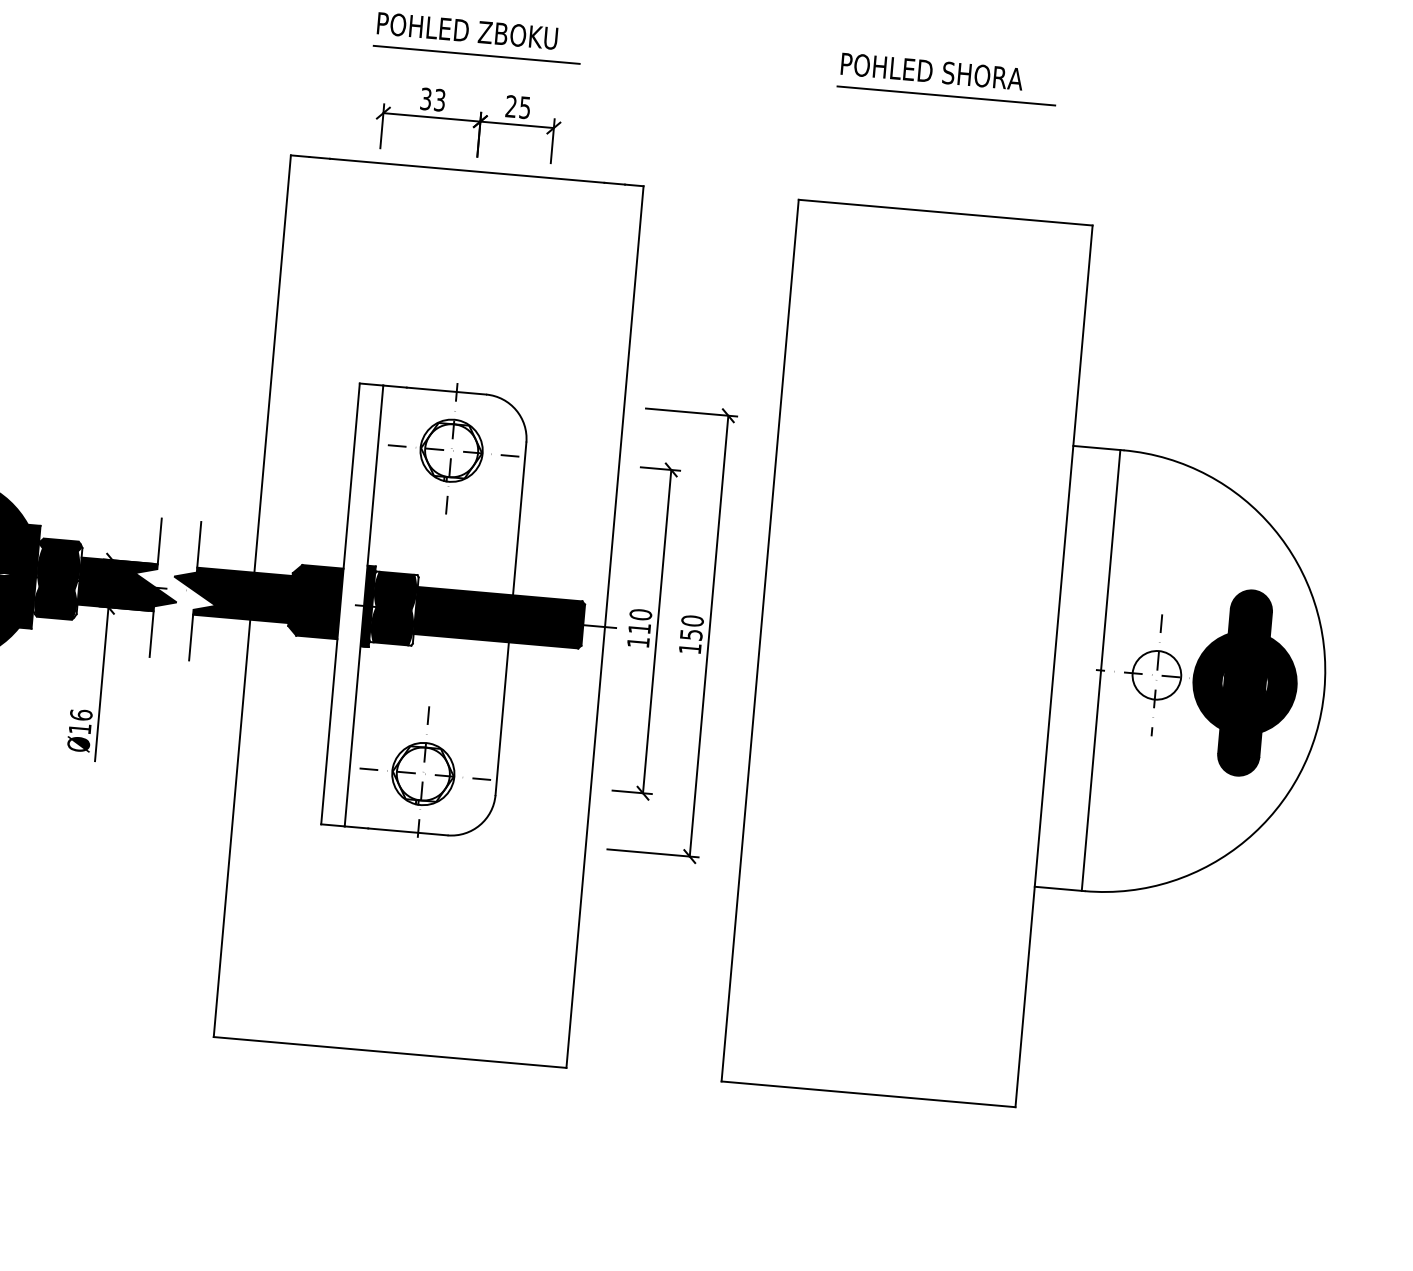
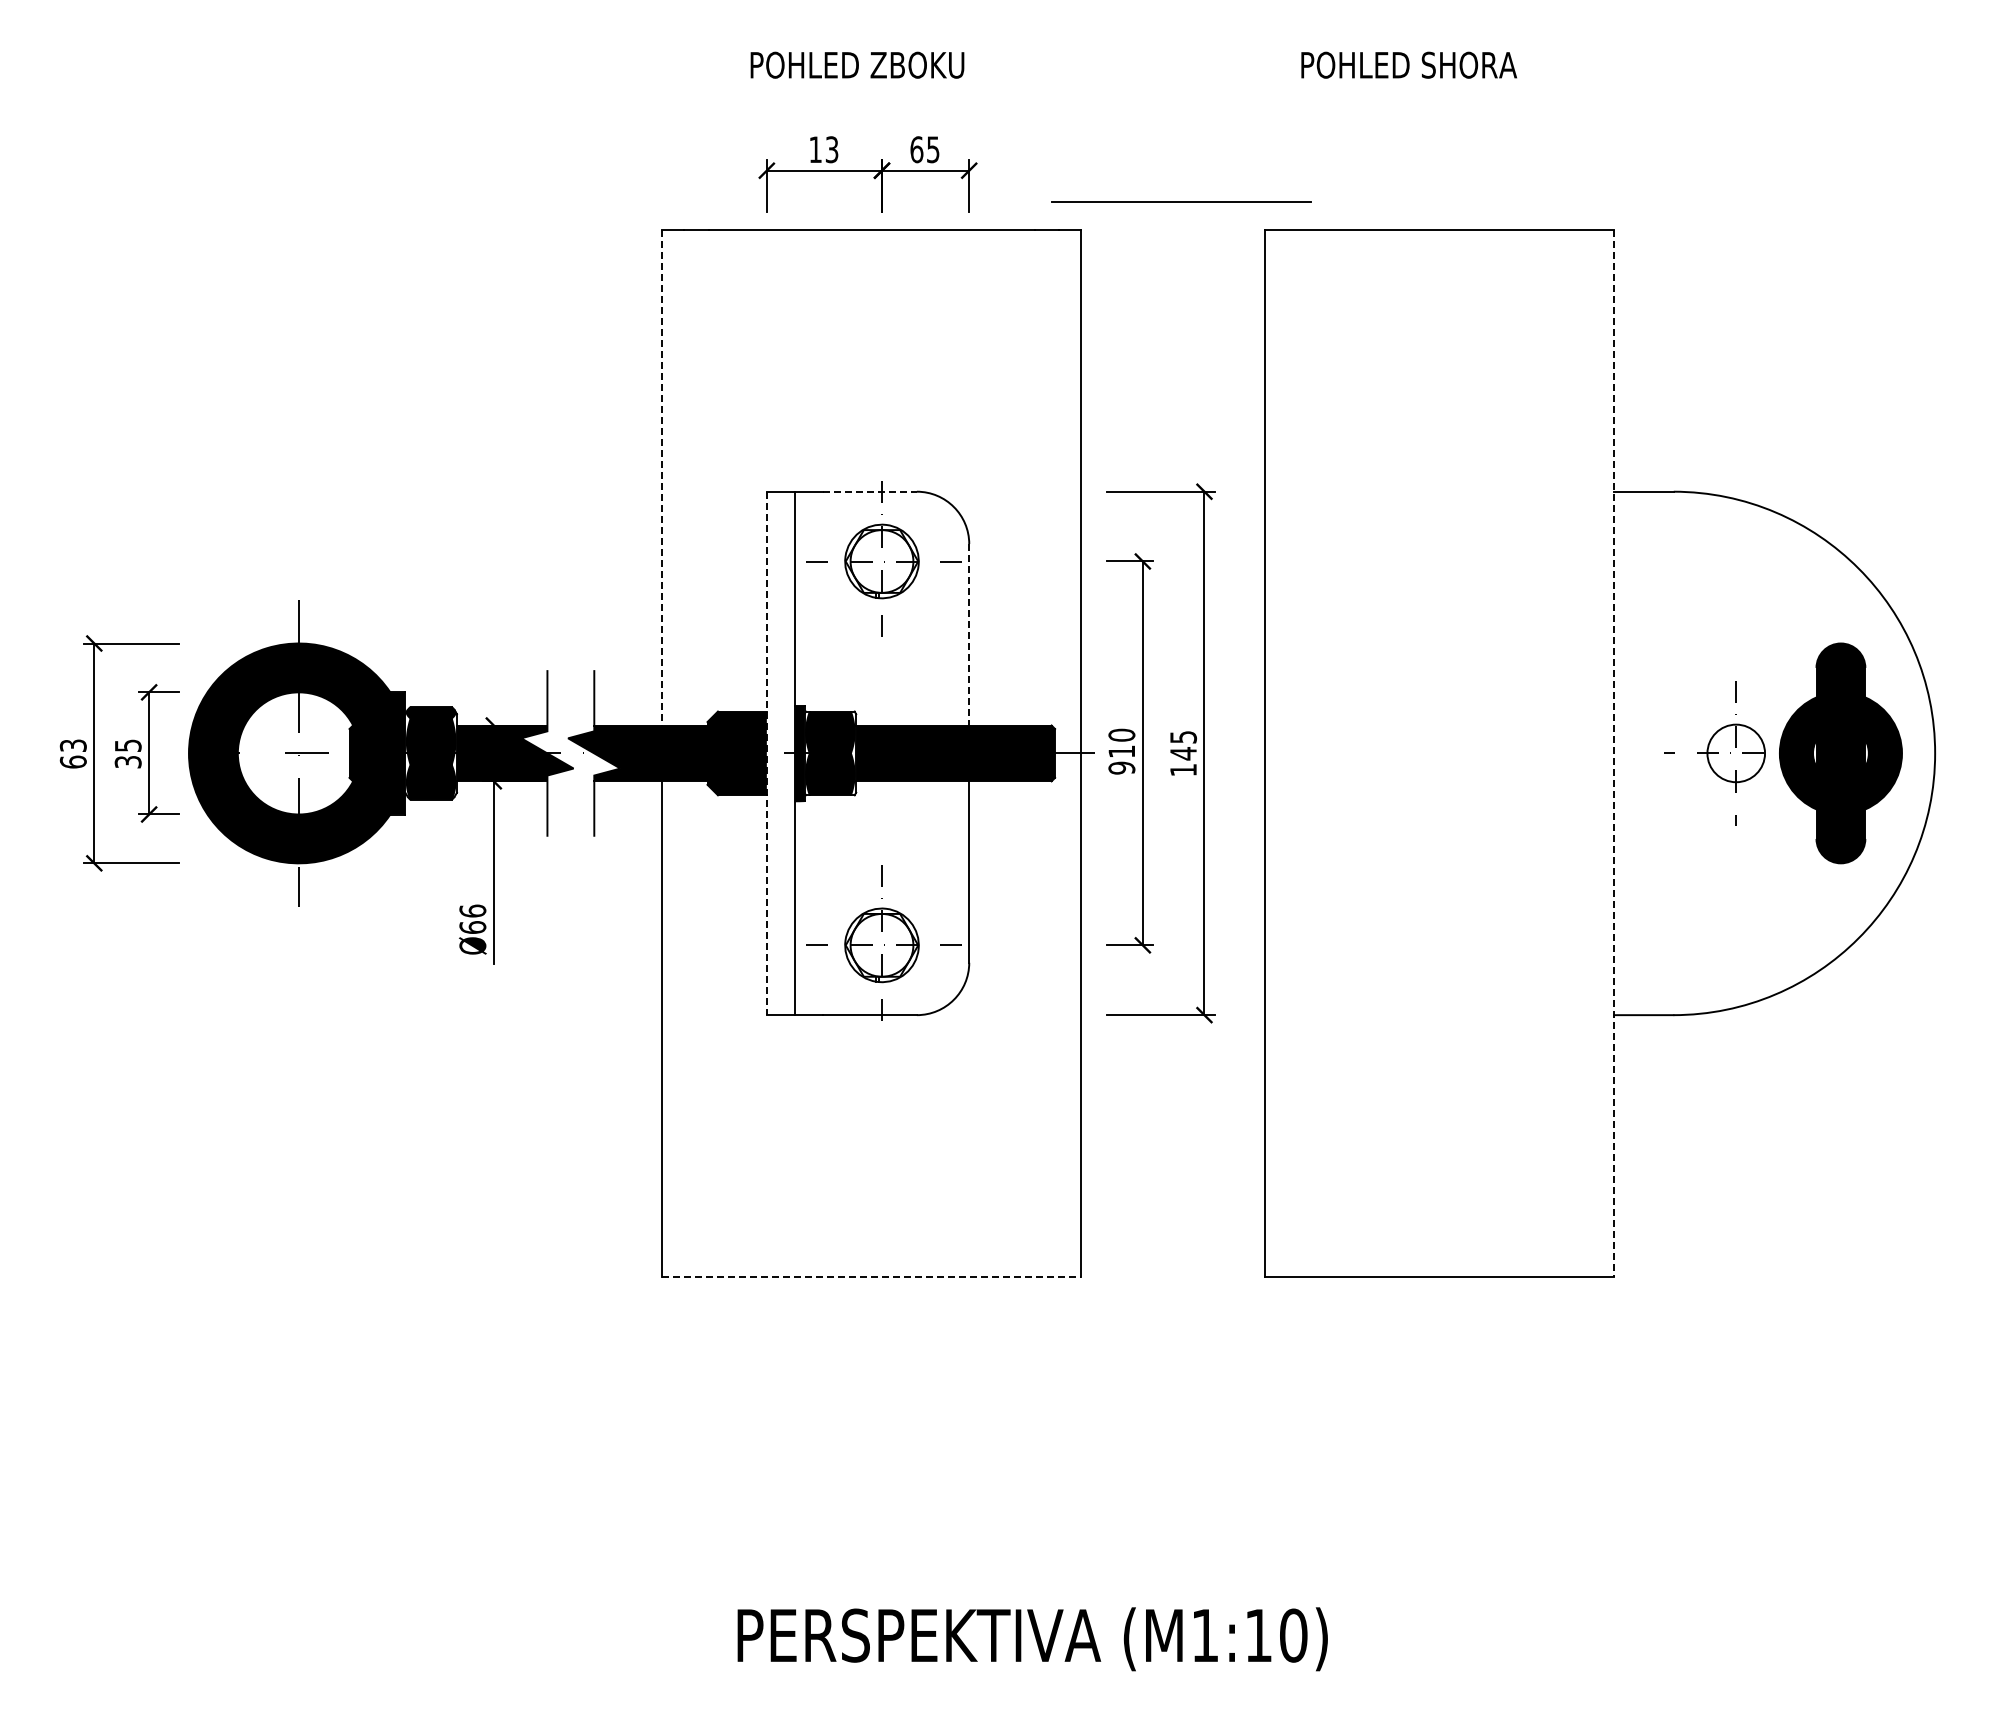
line: (476, 54) -> (870, 91), removed
line: (946, 95) -> (1181, 201), moved
text: (425, 98) -> (815, 149), 33 -> 13
text: (511, 106) -> (916, 149), 25 -> 65
line: (272, 363) -> (662, 477), solid -> dashed
line: (447, 390) -> (870, 491), solid -> dashed
line: (519, 518) -> (969, 634), solid -> dashed
line: (340, 603) -> (766, 753), solid -> dashed
text: (691, 627) -> (1183, 745), 150 -> 145
text: (638, 641) -> (1121, 767), 110 -> 910
line: (1054, 666) -> (1614, 753), solid -> dashed
line: (1100, 670) -> (1669, 753), removed
text: (79, 728) -> (472, 927), Ø16 -> Ø66
line: (390, 1052) -> (872, 1276), solid -> dashed

